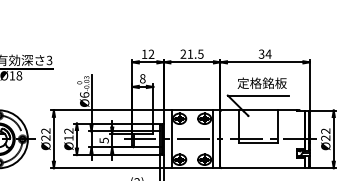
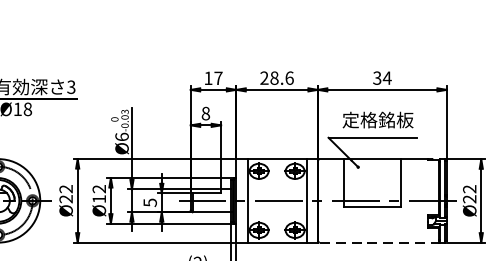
text: (151, 53) -> (218, 77), 12 -> 17
text: (195, 53) -> (281, 77), 21.5 -> 28.6
line: (263, 168) -> (379, 242), solid -> dashed

